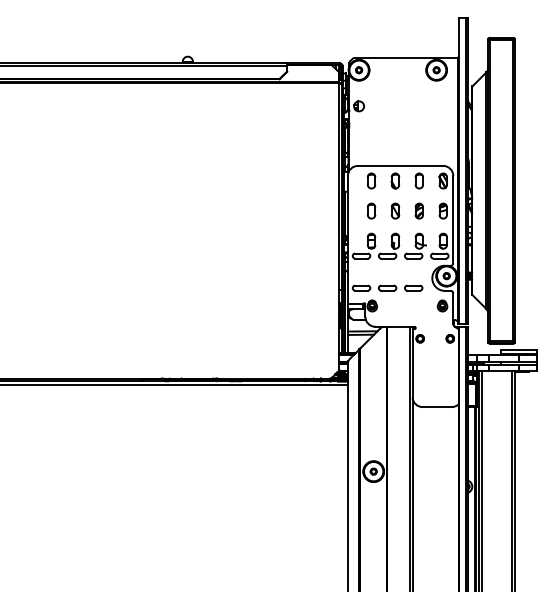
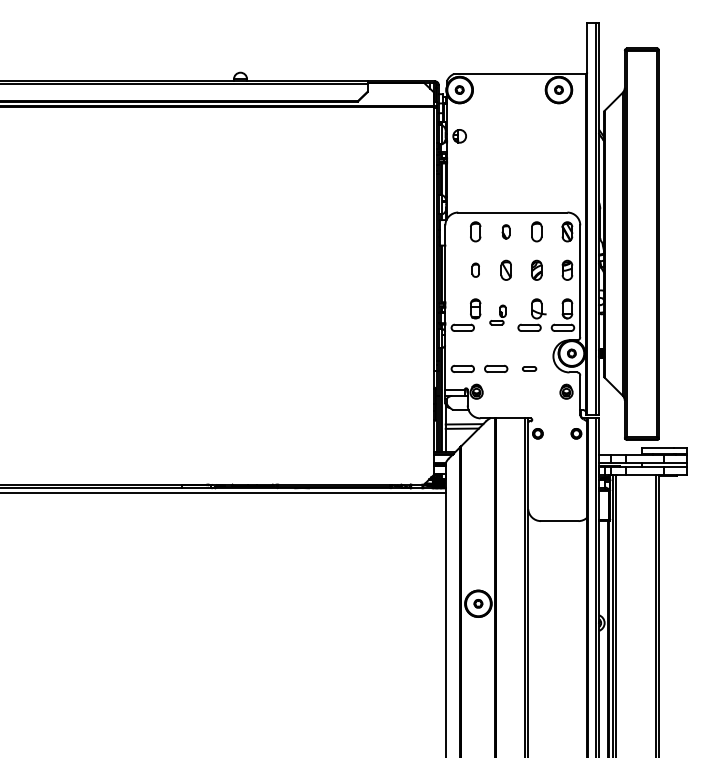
part: (394, 180) -> (505, 231), size x0.7
part: (371, 210) -> (475, 269), size x0.7
part: (388, 245) -> (497, 314), size x0.6
part: (413, 287) -> (529, 368), size x0.6

